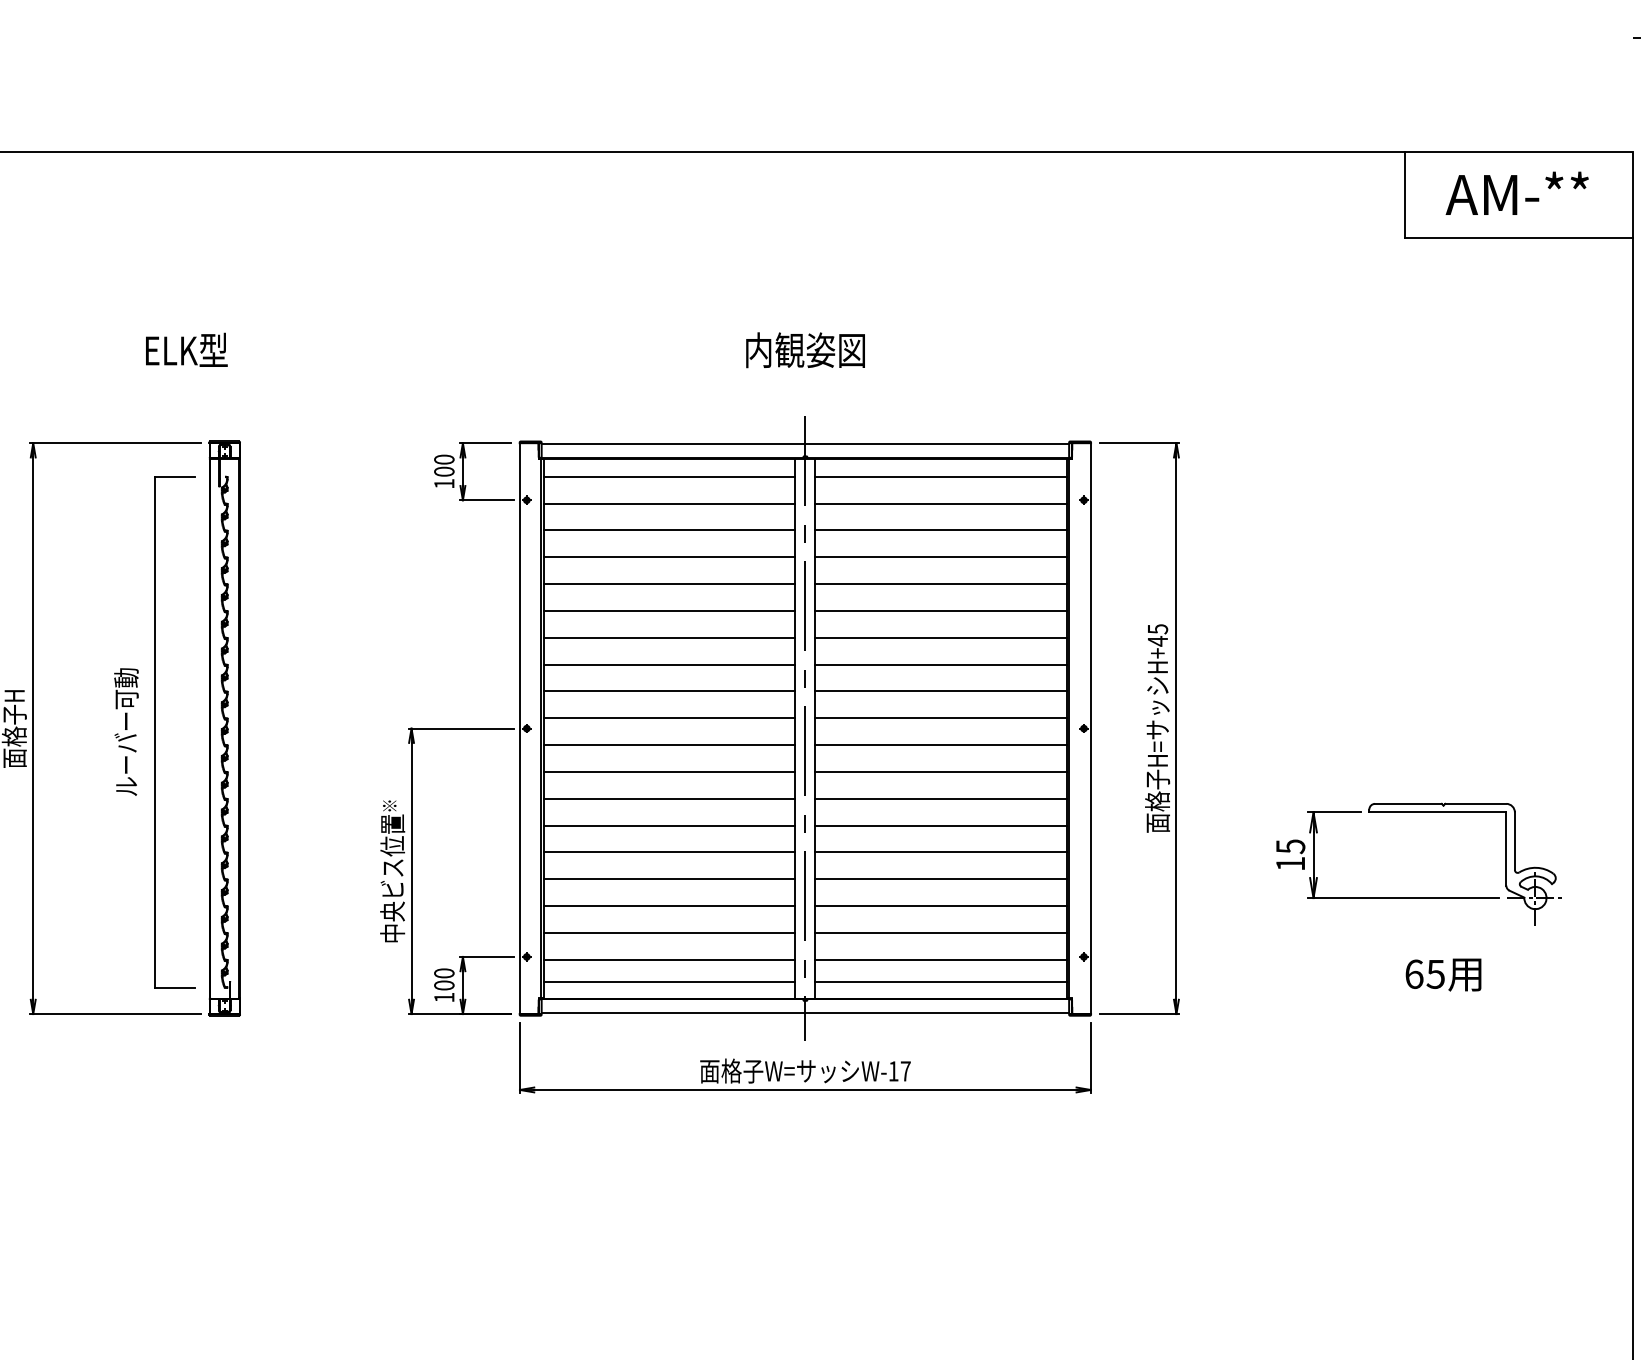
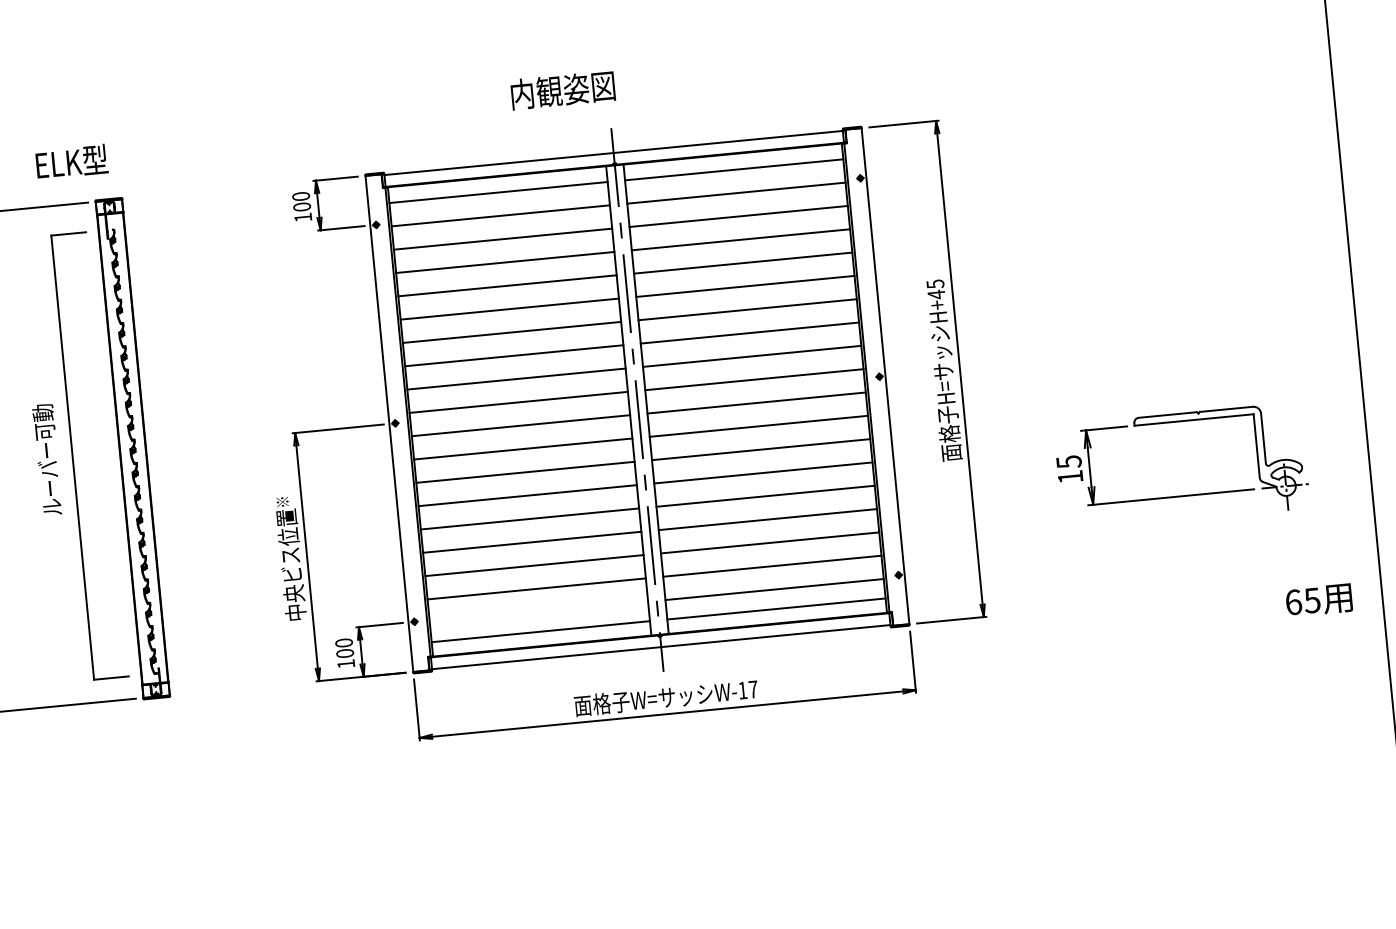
text: (186, 349) -> (71, 161), moved
text: (805, 350) -> (563, 90), moved
line: (669, 959) -> (538, 612), removed
text: (1443, 974) -> (1319, 600), moved

